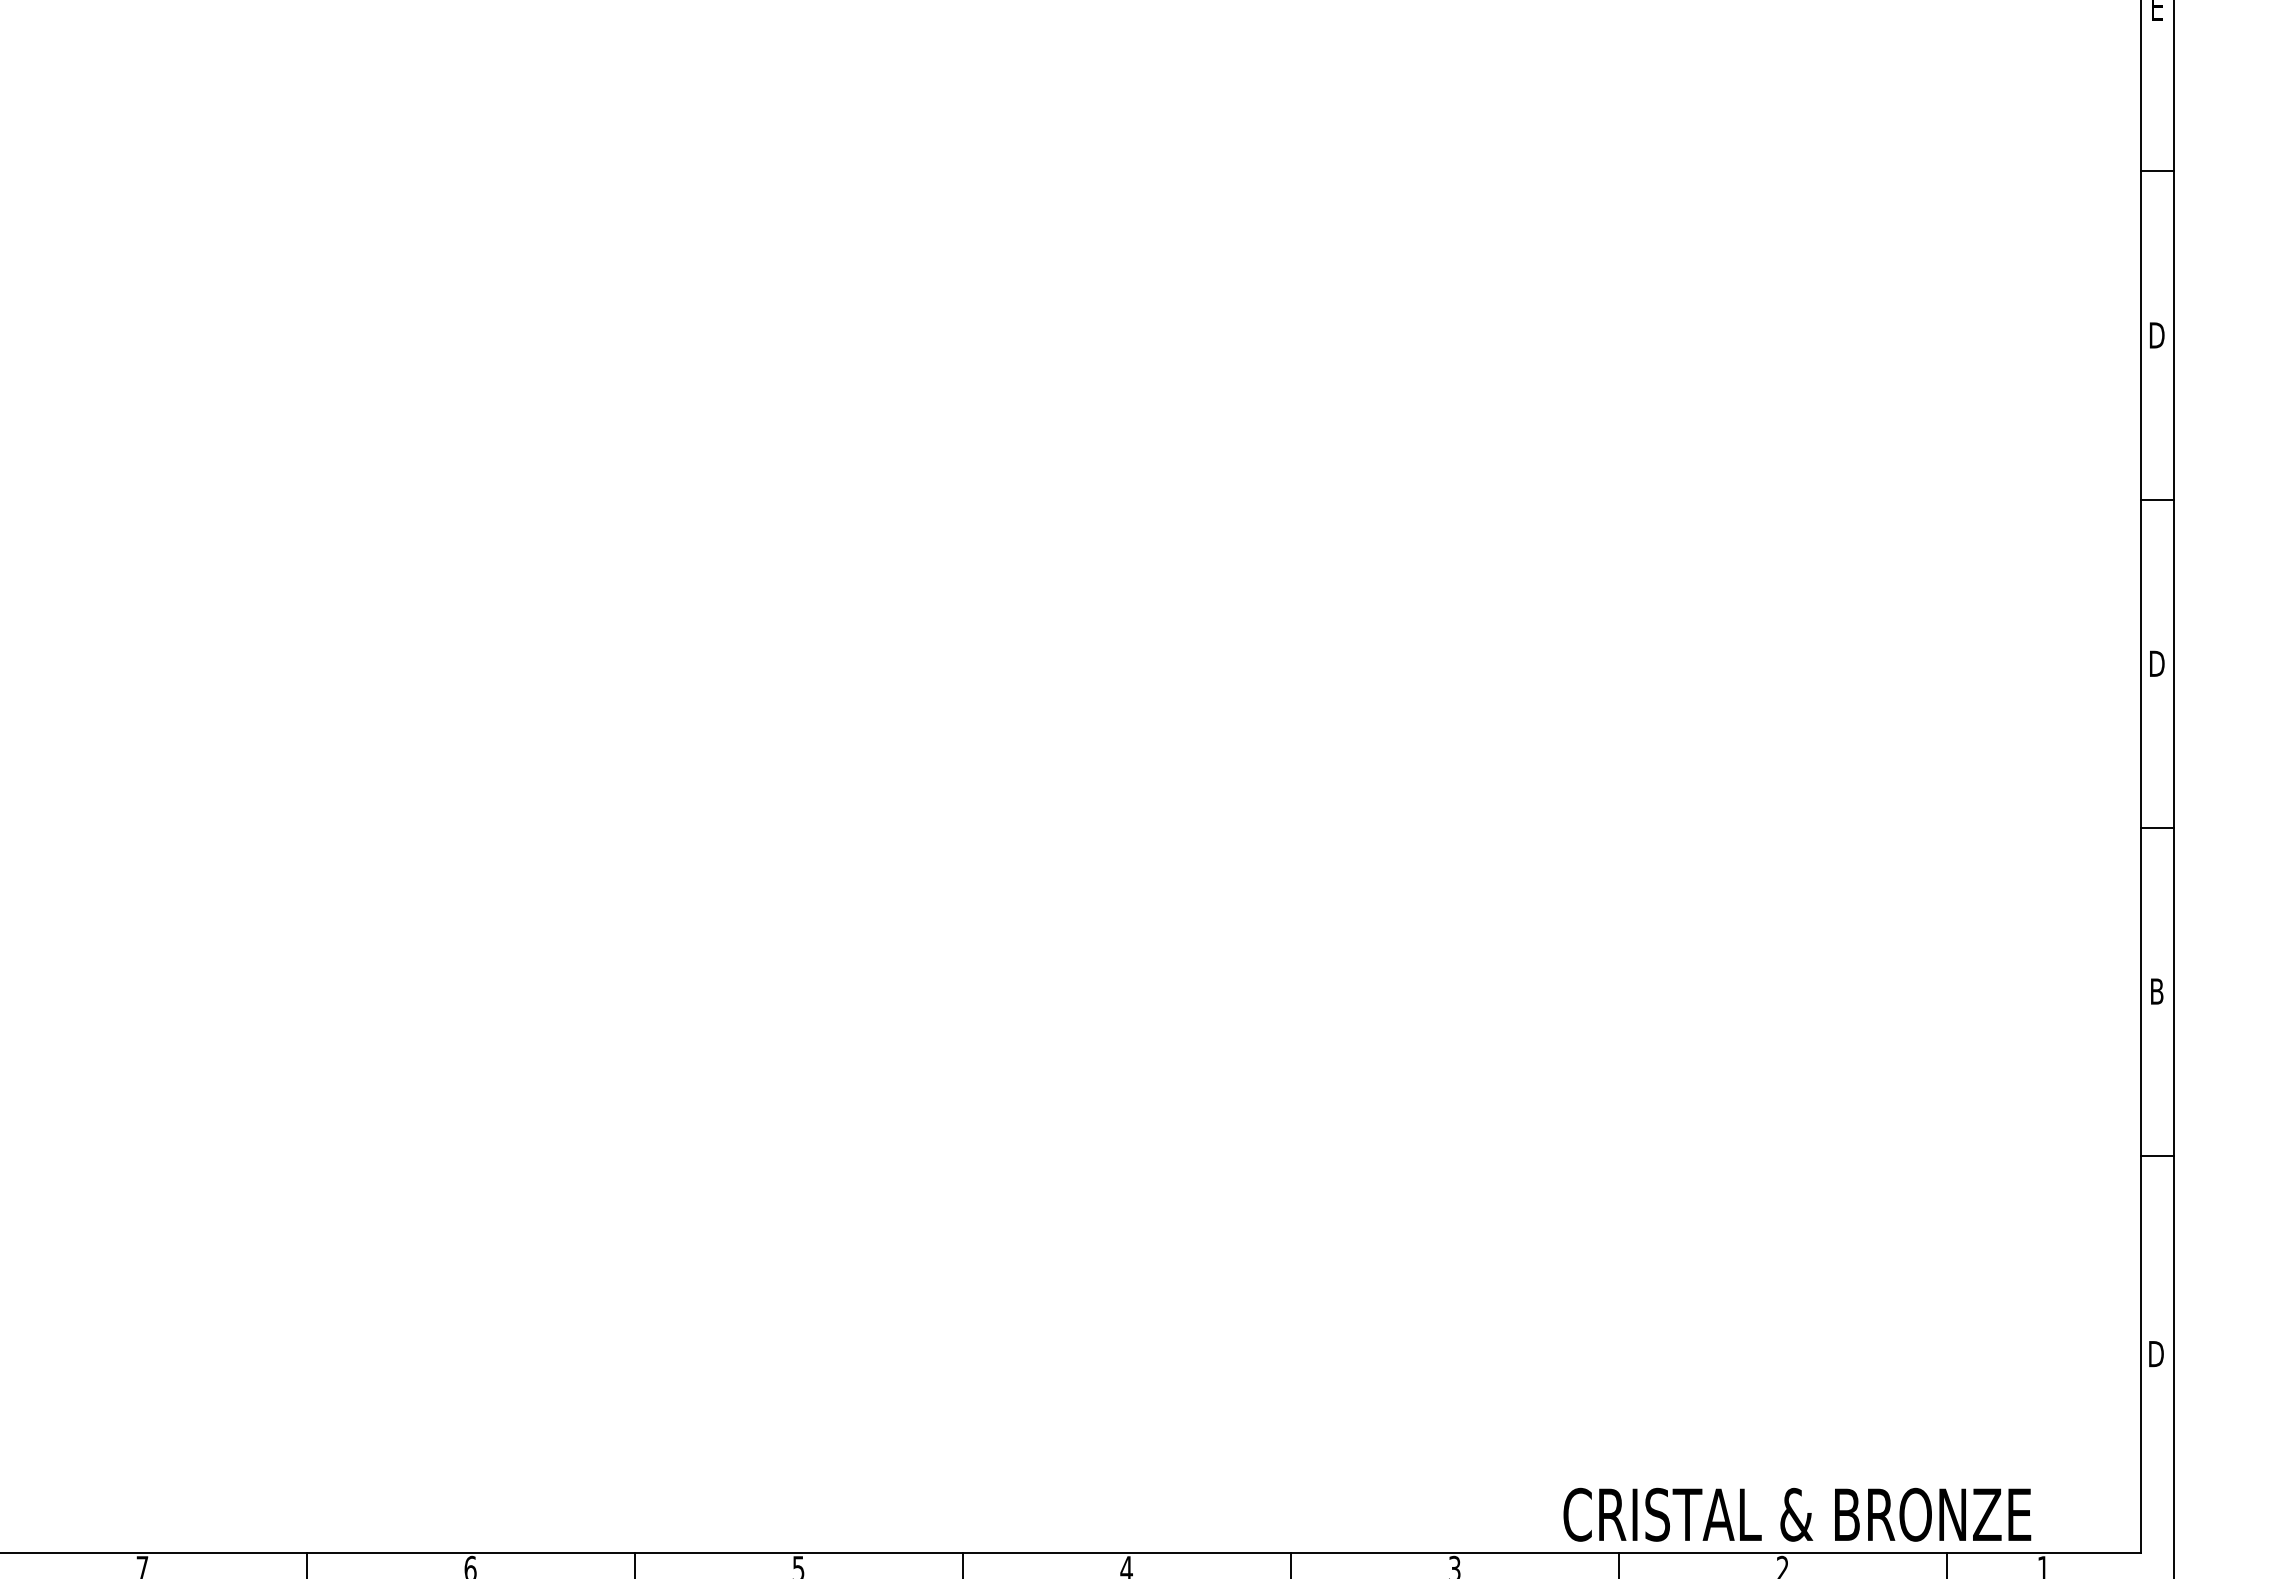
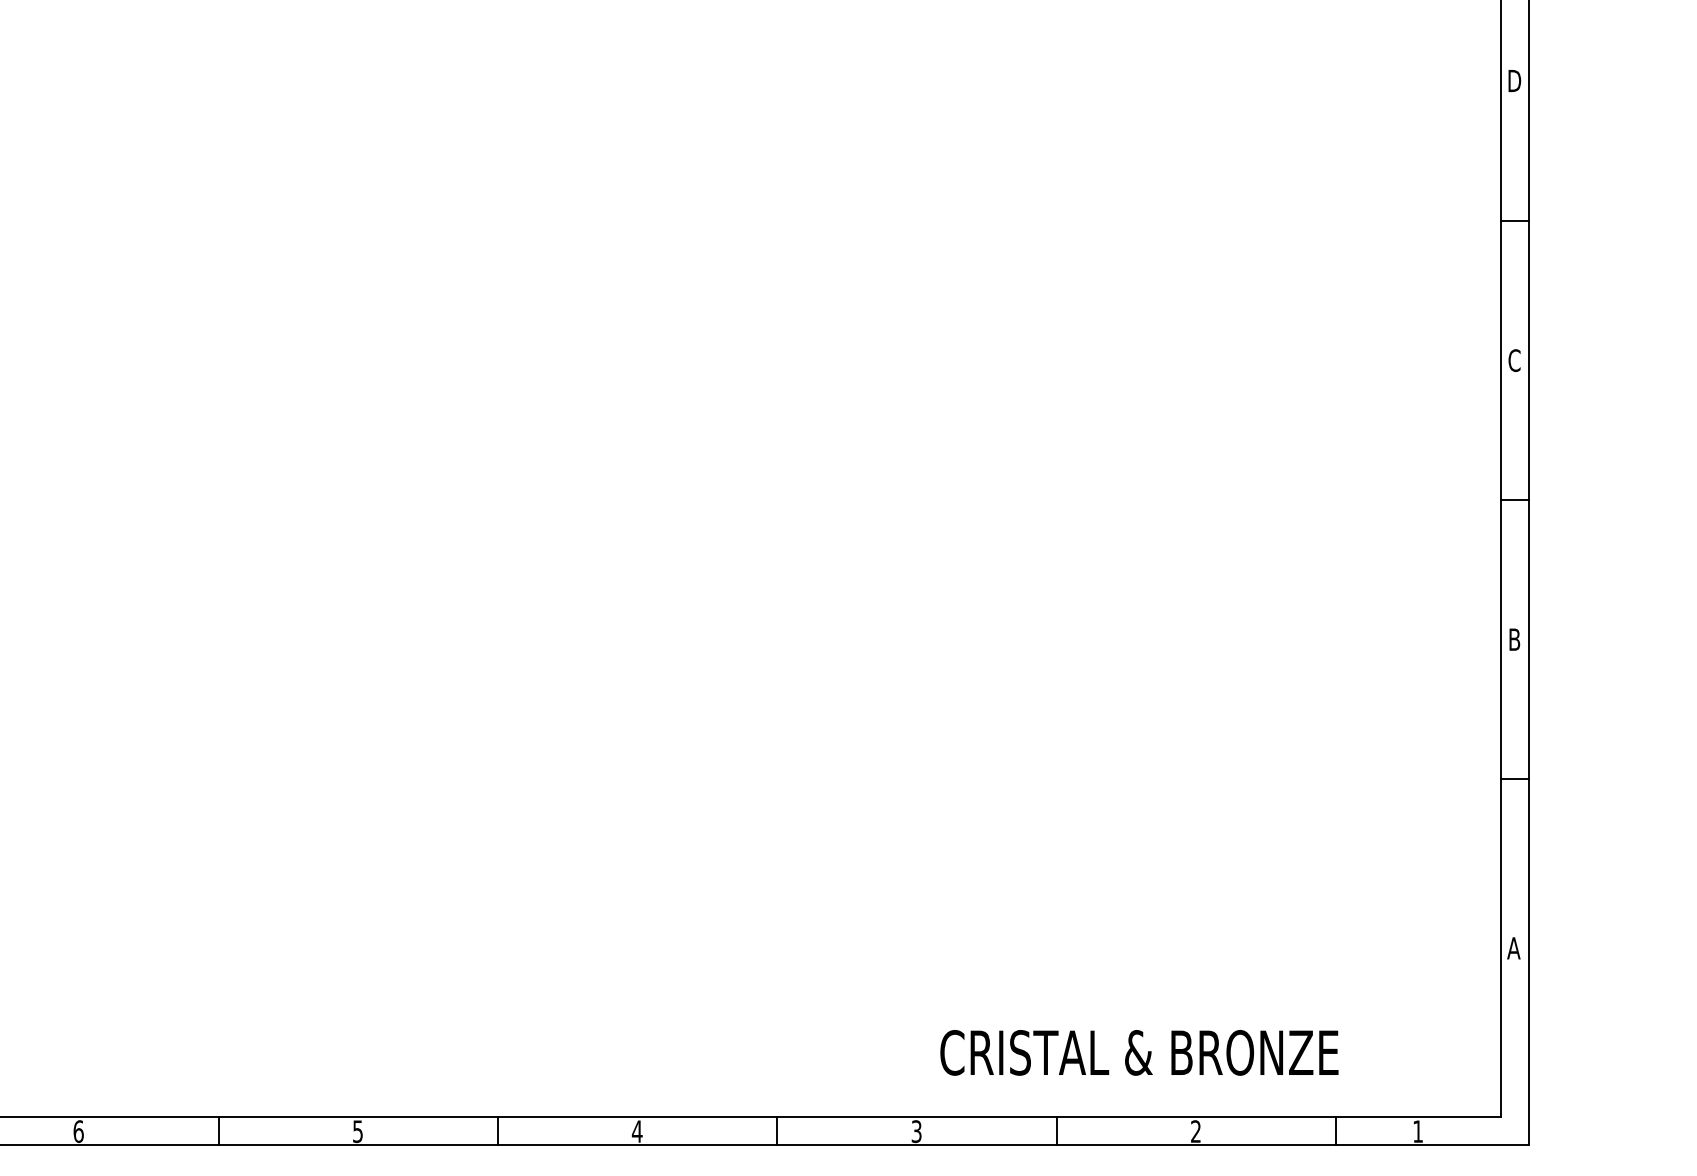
text: (2156, 663) -> (1514, 360), D -> C
text: (2155, 1354) -> (1513, 948), D -> A
text: (1797, 1514) -> (1139, 1052), moved

